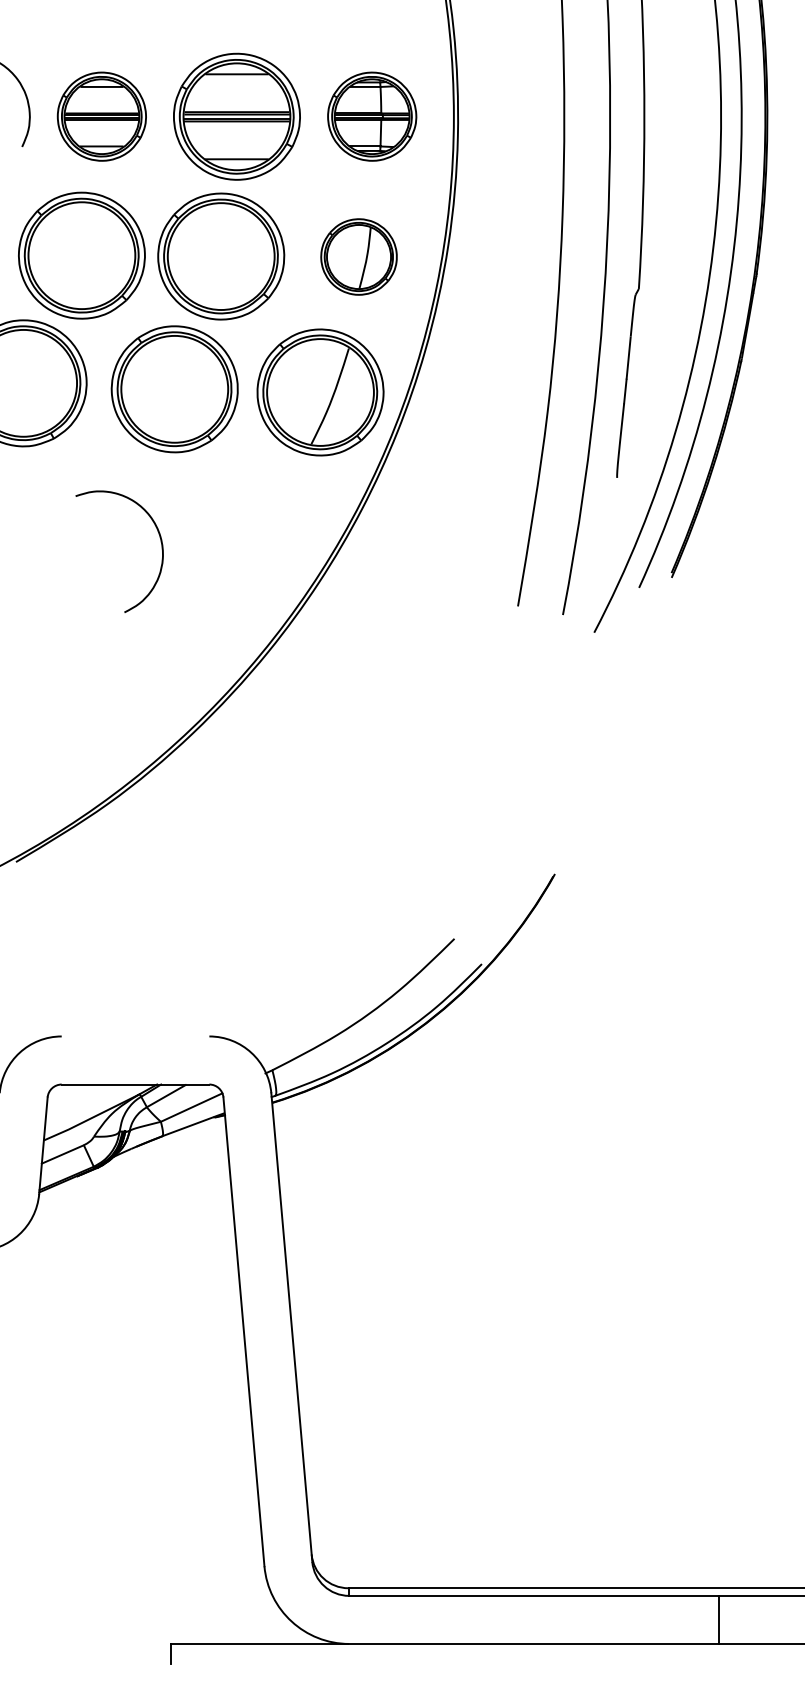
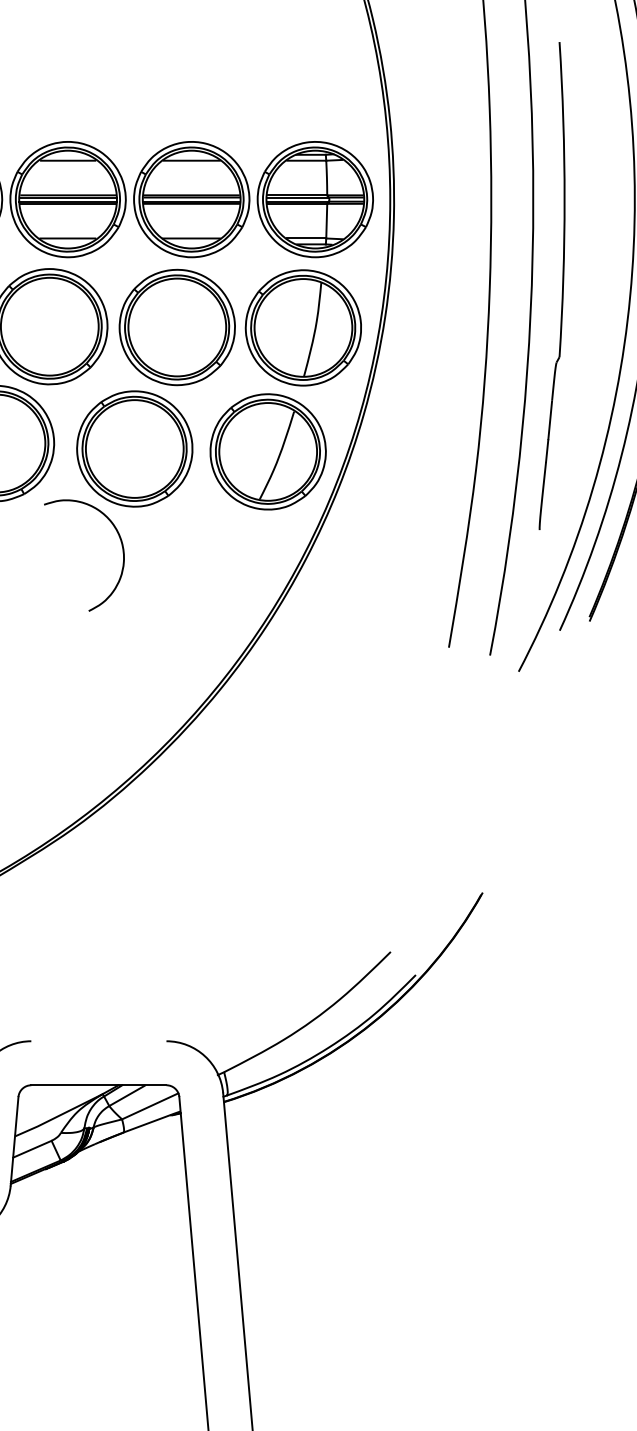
part: (101, 116) -> (67, 199), size x1.43
part: (372, 116) -> (315, 199), size x1.43
part: (358, 256) -> (302, 327), size x1.67
curve: (160, 542) -> (121, 547), moved

